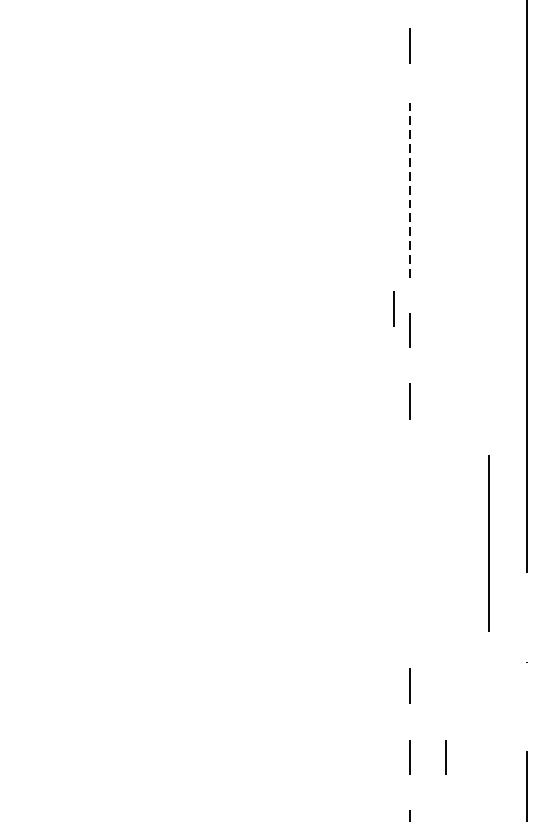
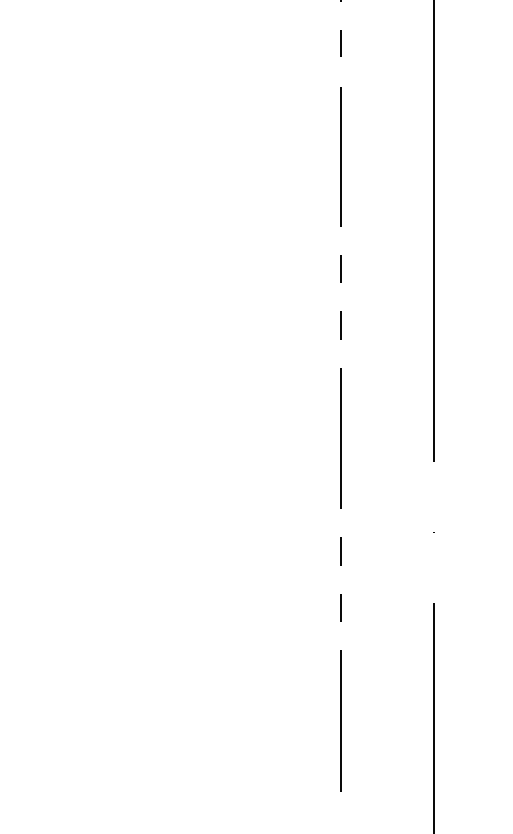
line: (409, 188) -> (340, 156), dashed -> solid
line: (393, 308) -> (327, 251), removed
line: (489, 543) -> (340, 438), moved
line: (446, 756) -> (369, 607), removed

